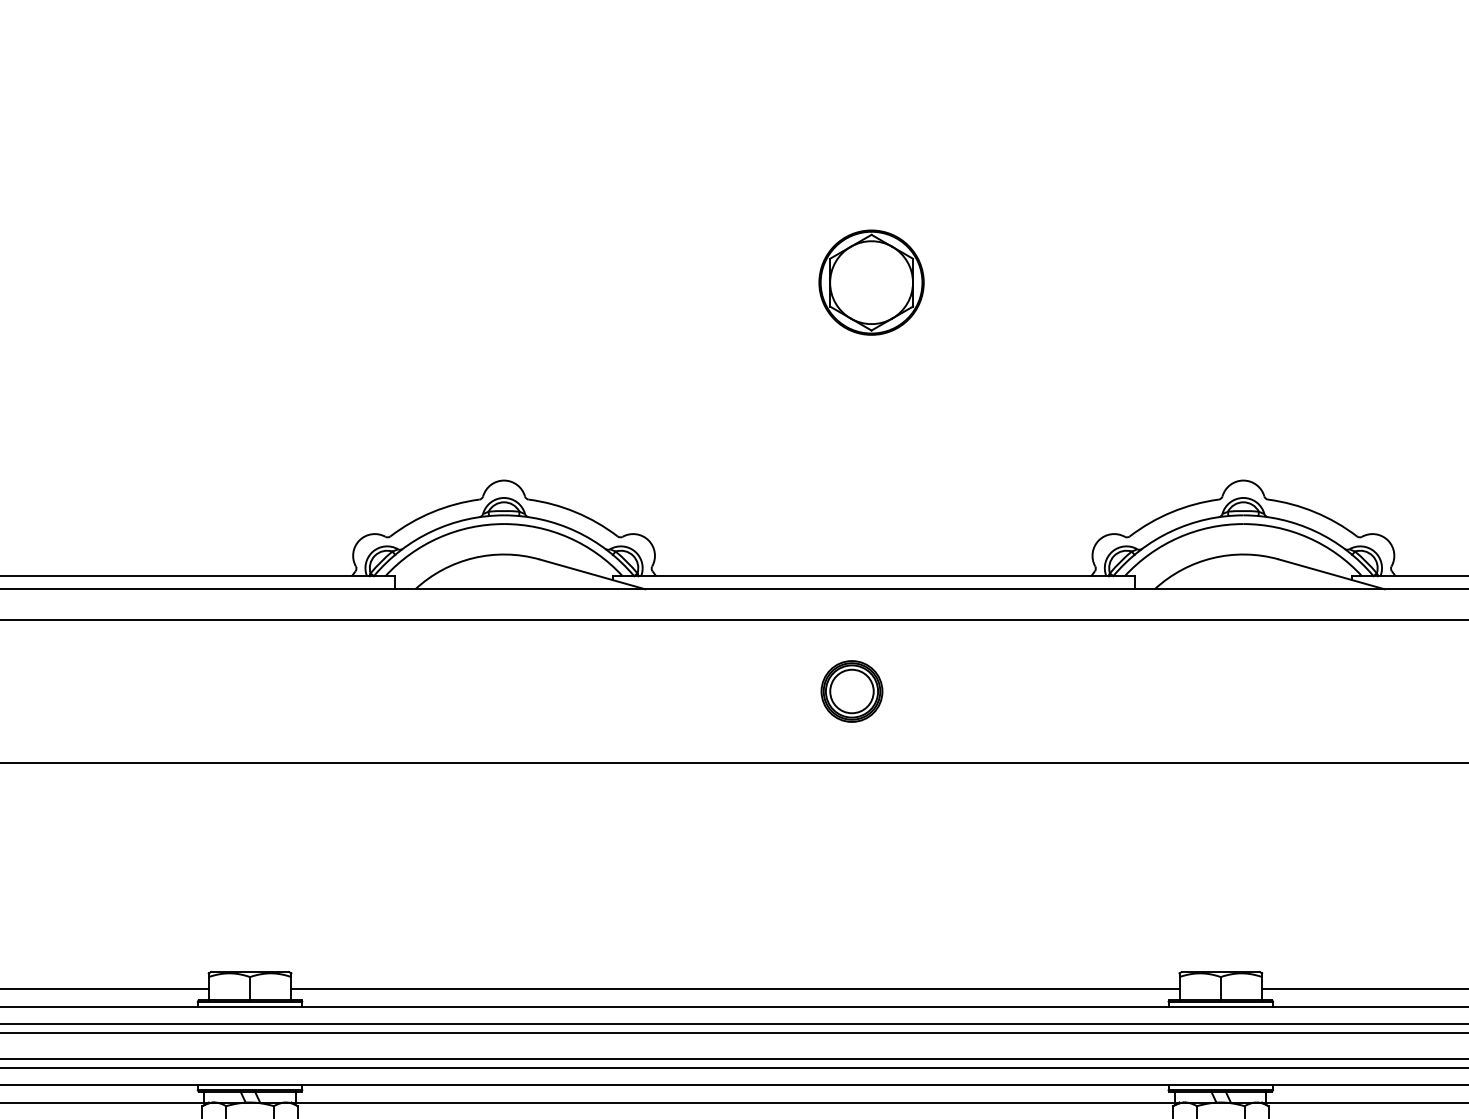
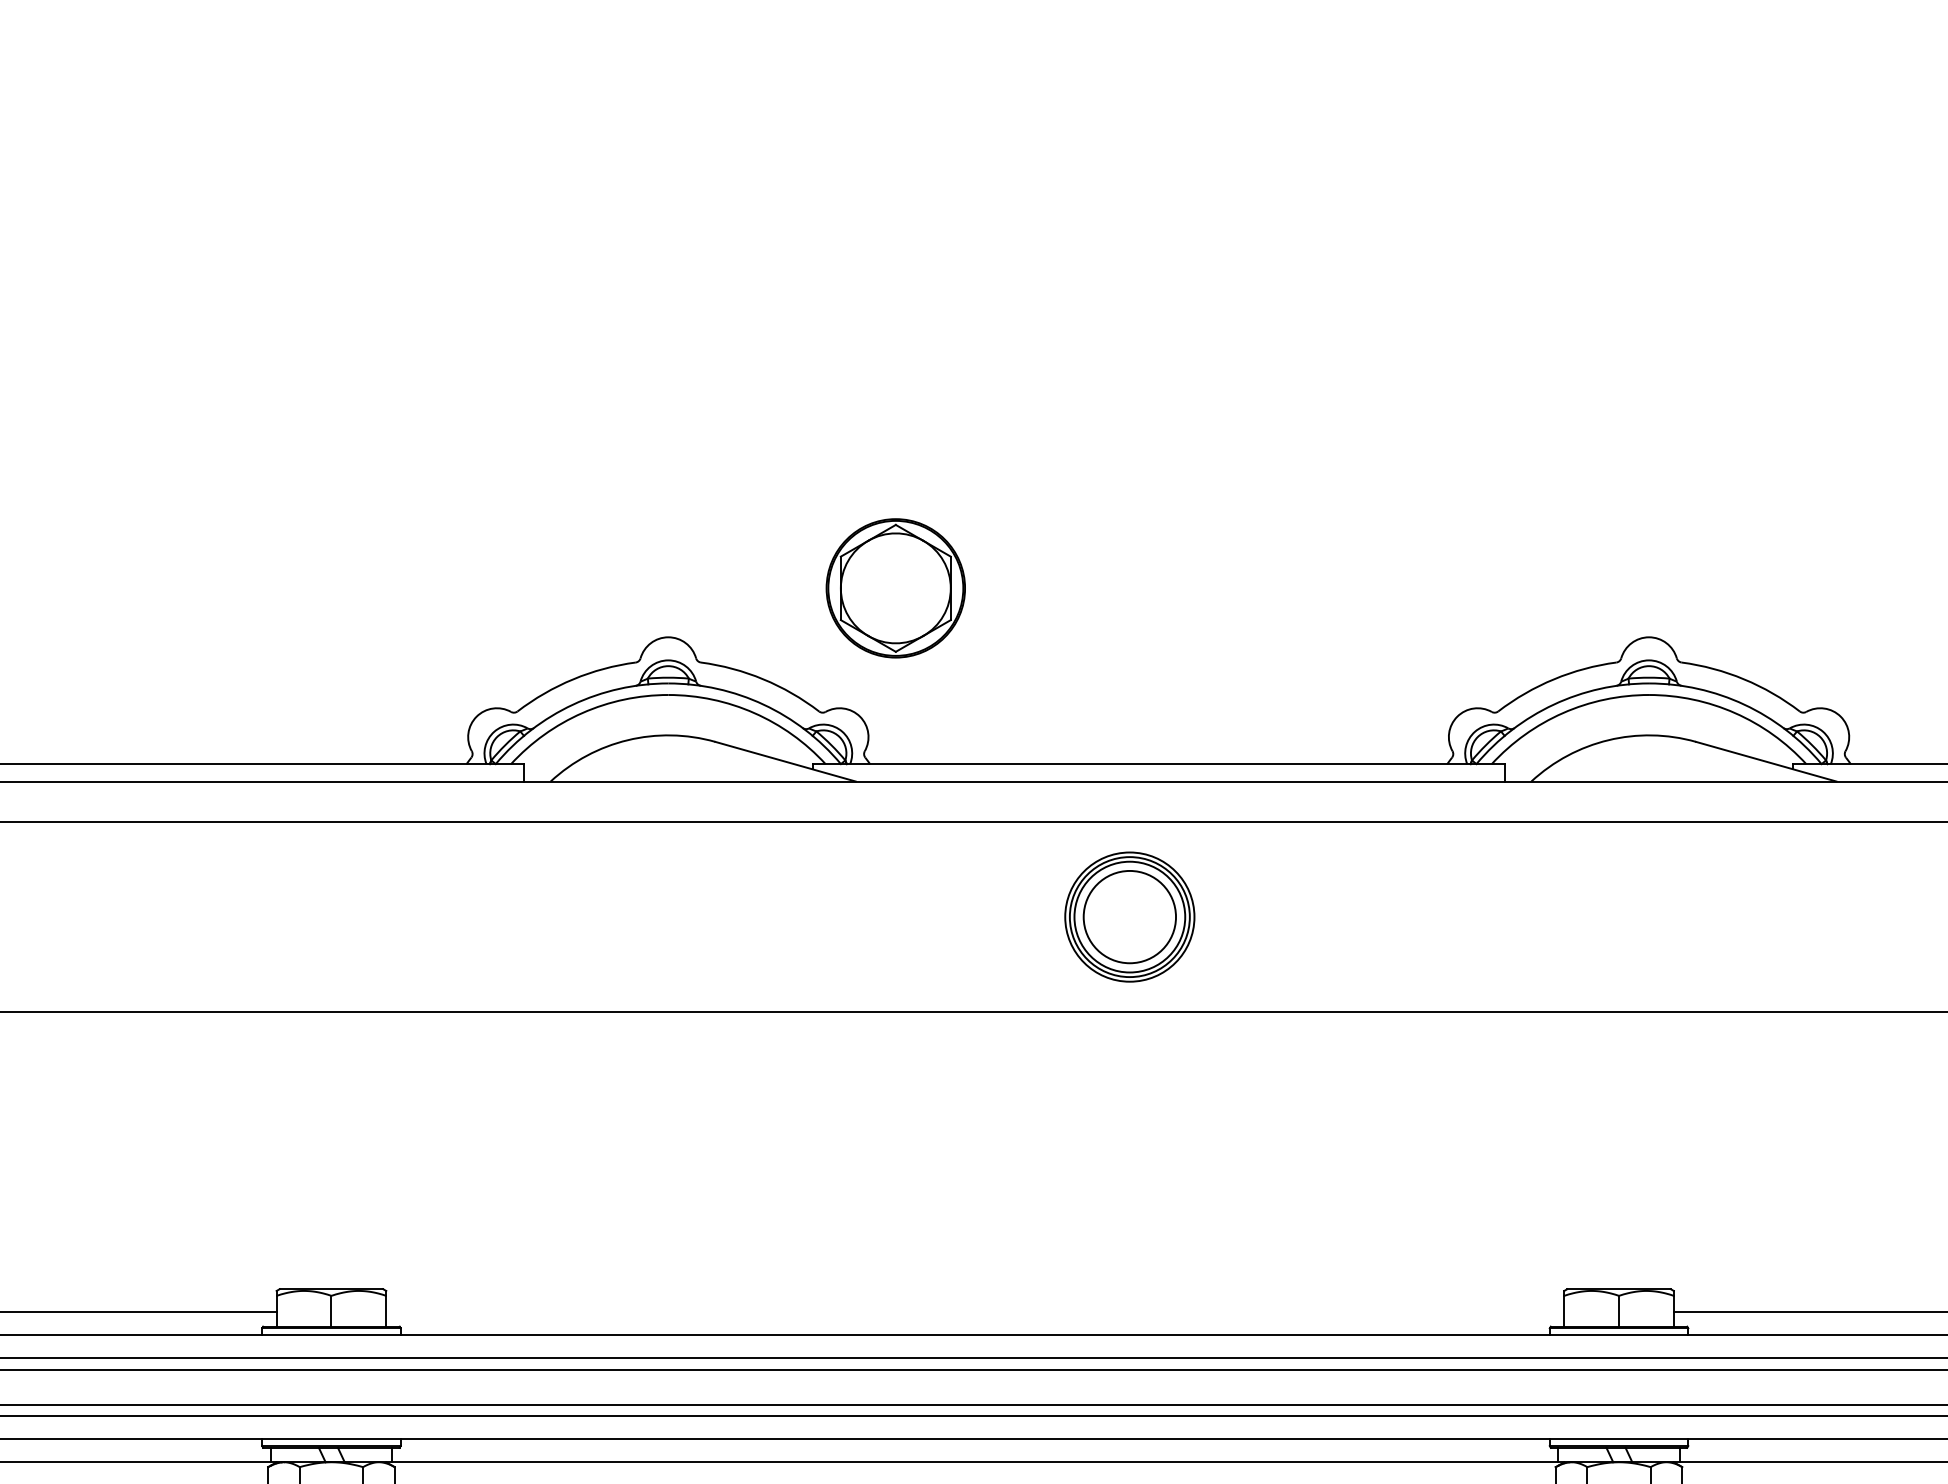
part: (871, 282) -> (895, 588), moved
part: (851, 691) -> (1129, 917), size x1.6
line: (735, 989) -> (975, 1312), removed

